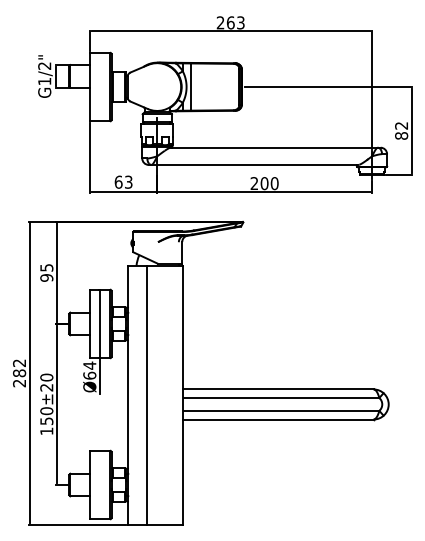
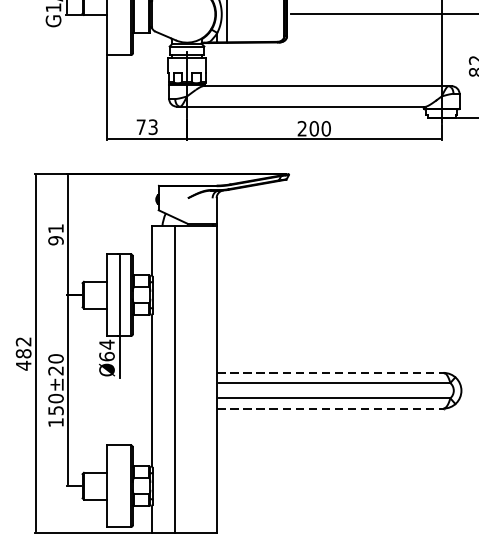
text: (118, 181) -> (141, 126), 63 -> 73
text: (46, 267) -> (55, 228), 95 -> 91
text: (19, 383) -> (23, 365), 282 -> 482
line: (278, 389) -> (330, 372), solid -> dashed
line: (278, 419) -> (330, 408), solid -> dashed

